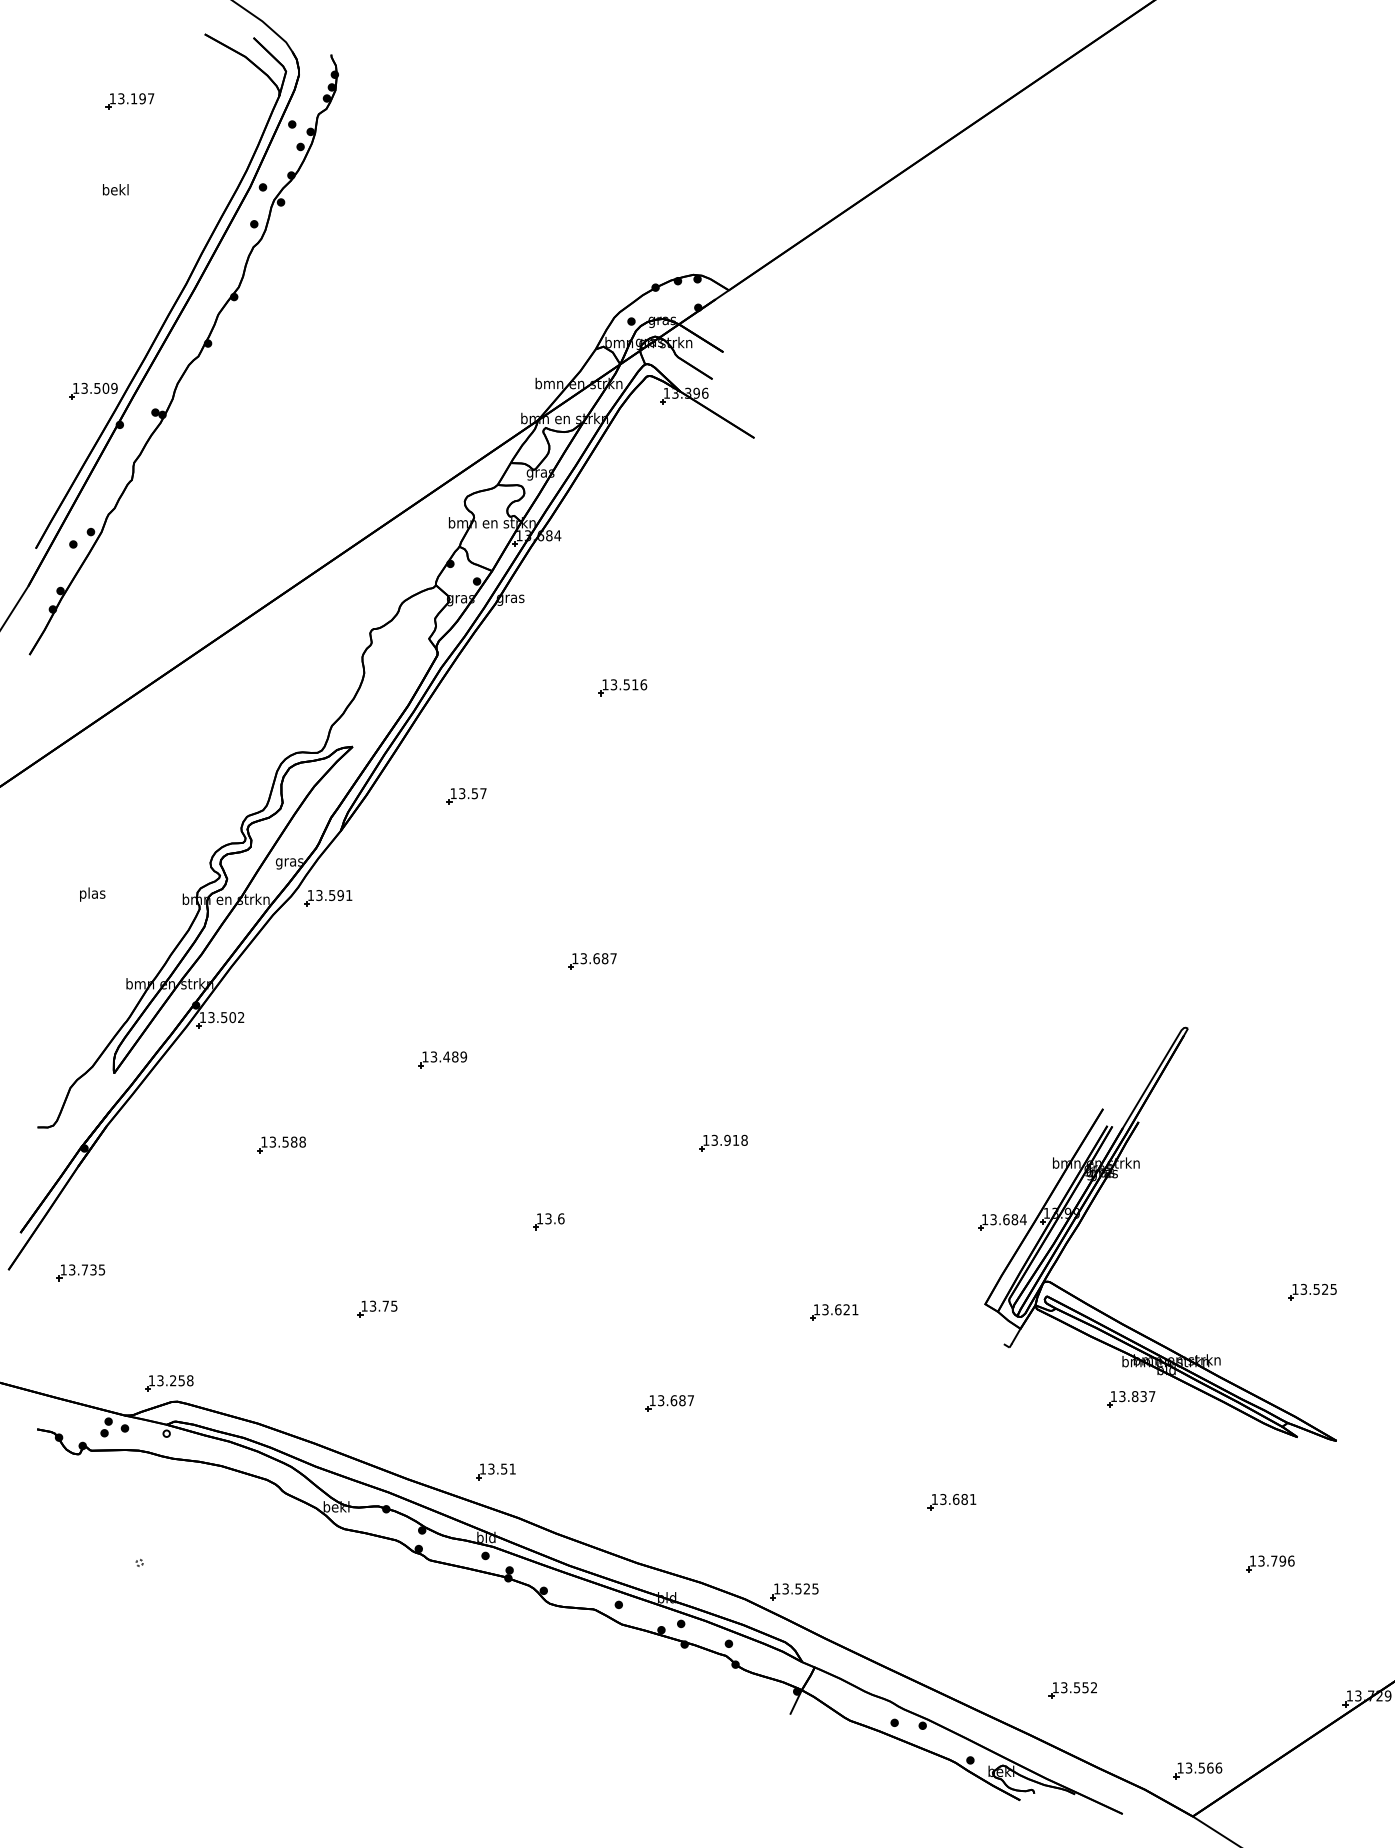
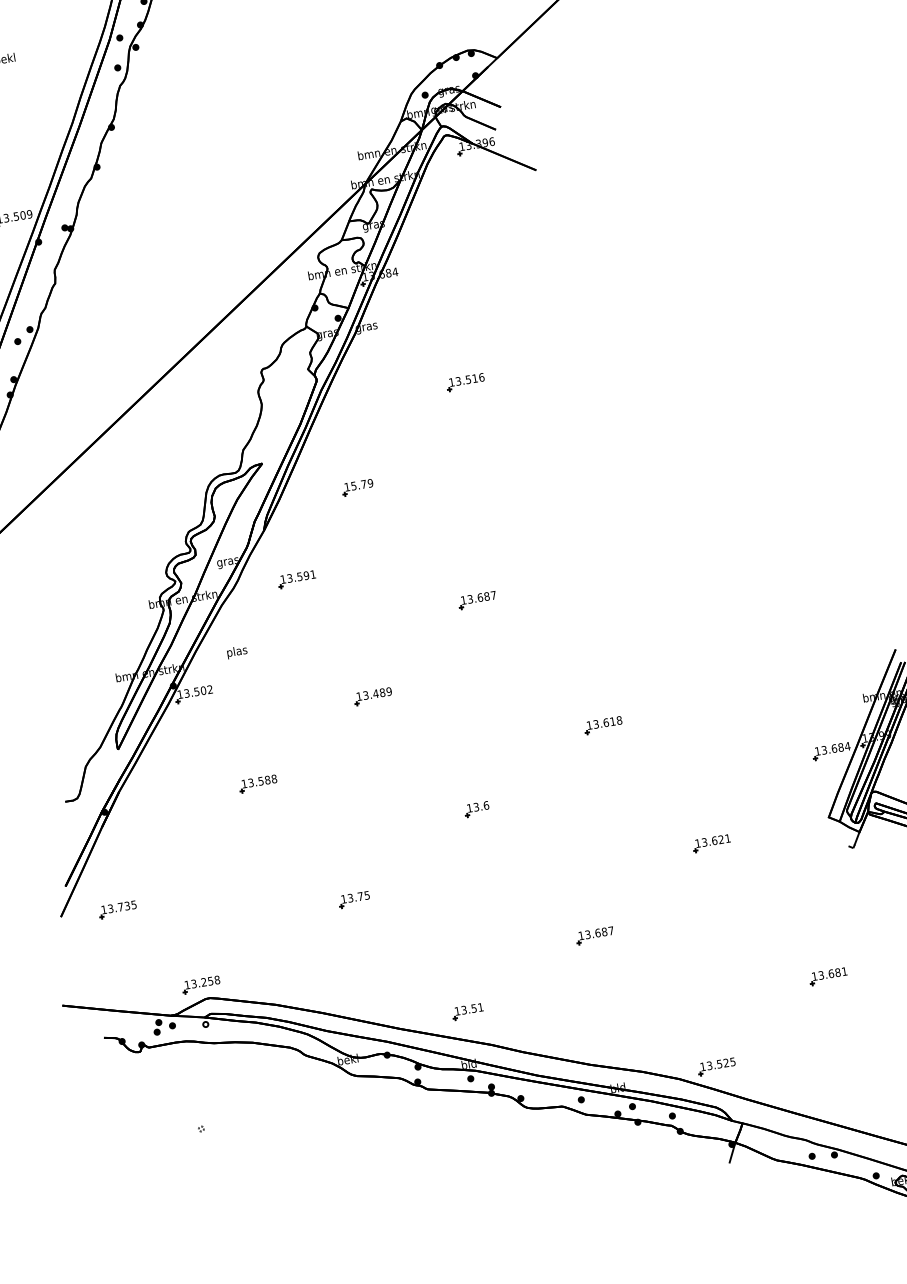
text: (472, 793) -> (361, 484), 13.57 -> 15.79
text: (92, 894) -> (237, 652), moved
part: (328, 898) -> (297, 579), moved
text: (727, 1139) -> (606, 722), 13.918 -> 13.618

